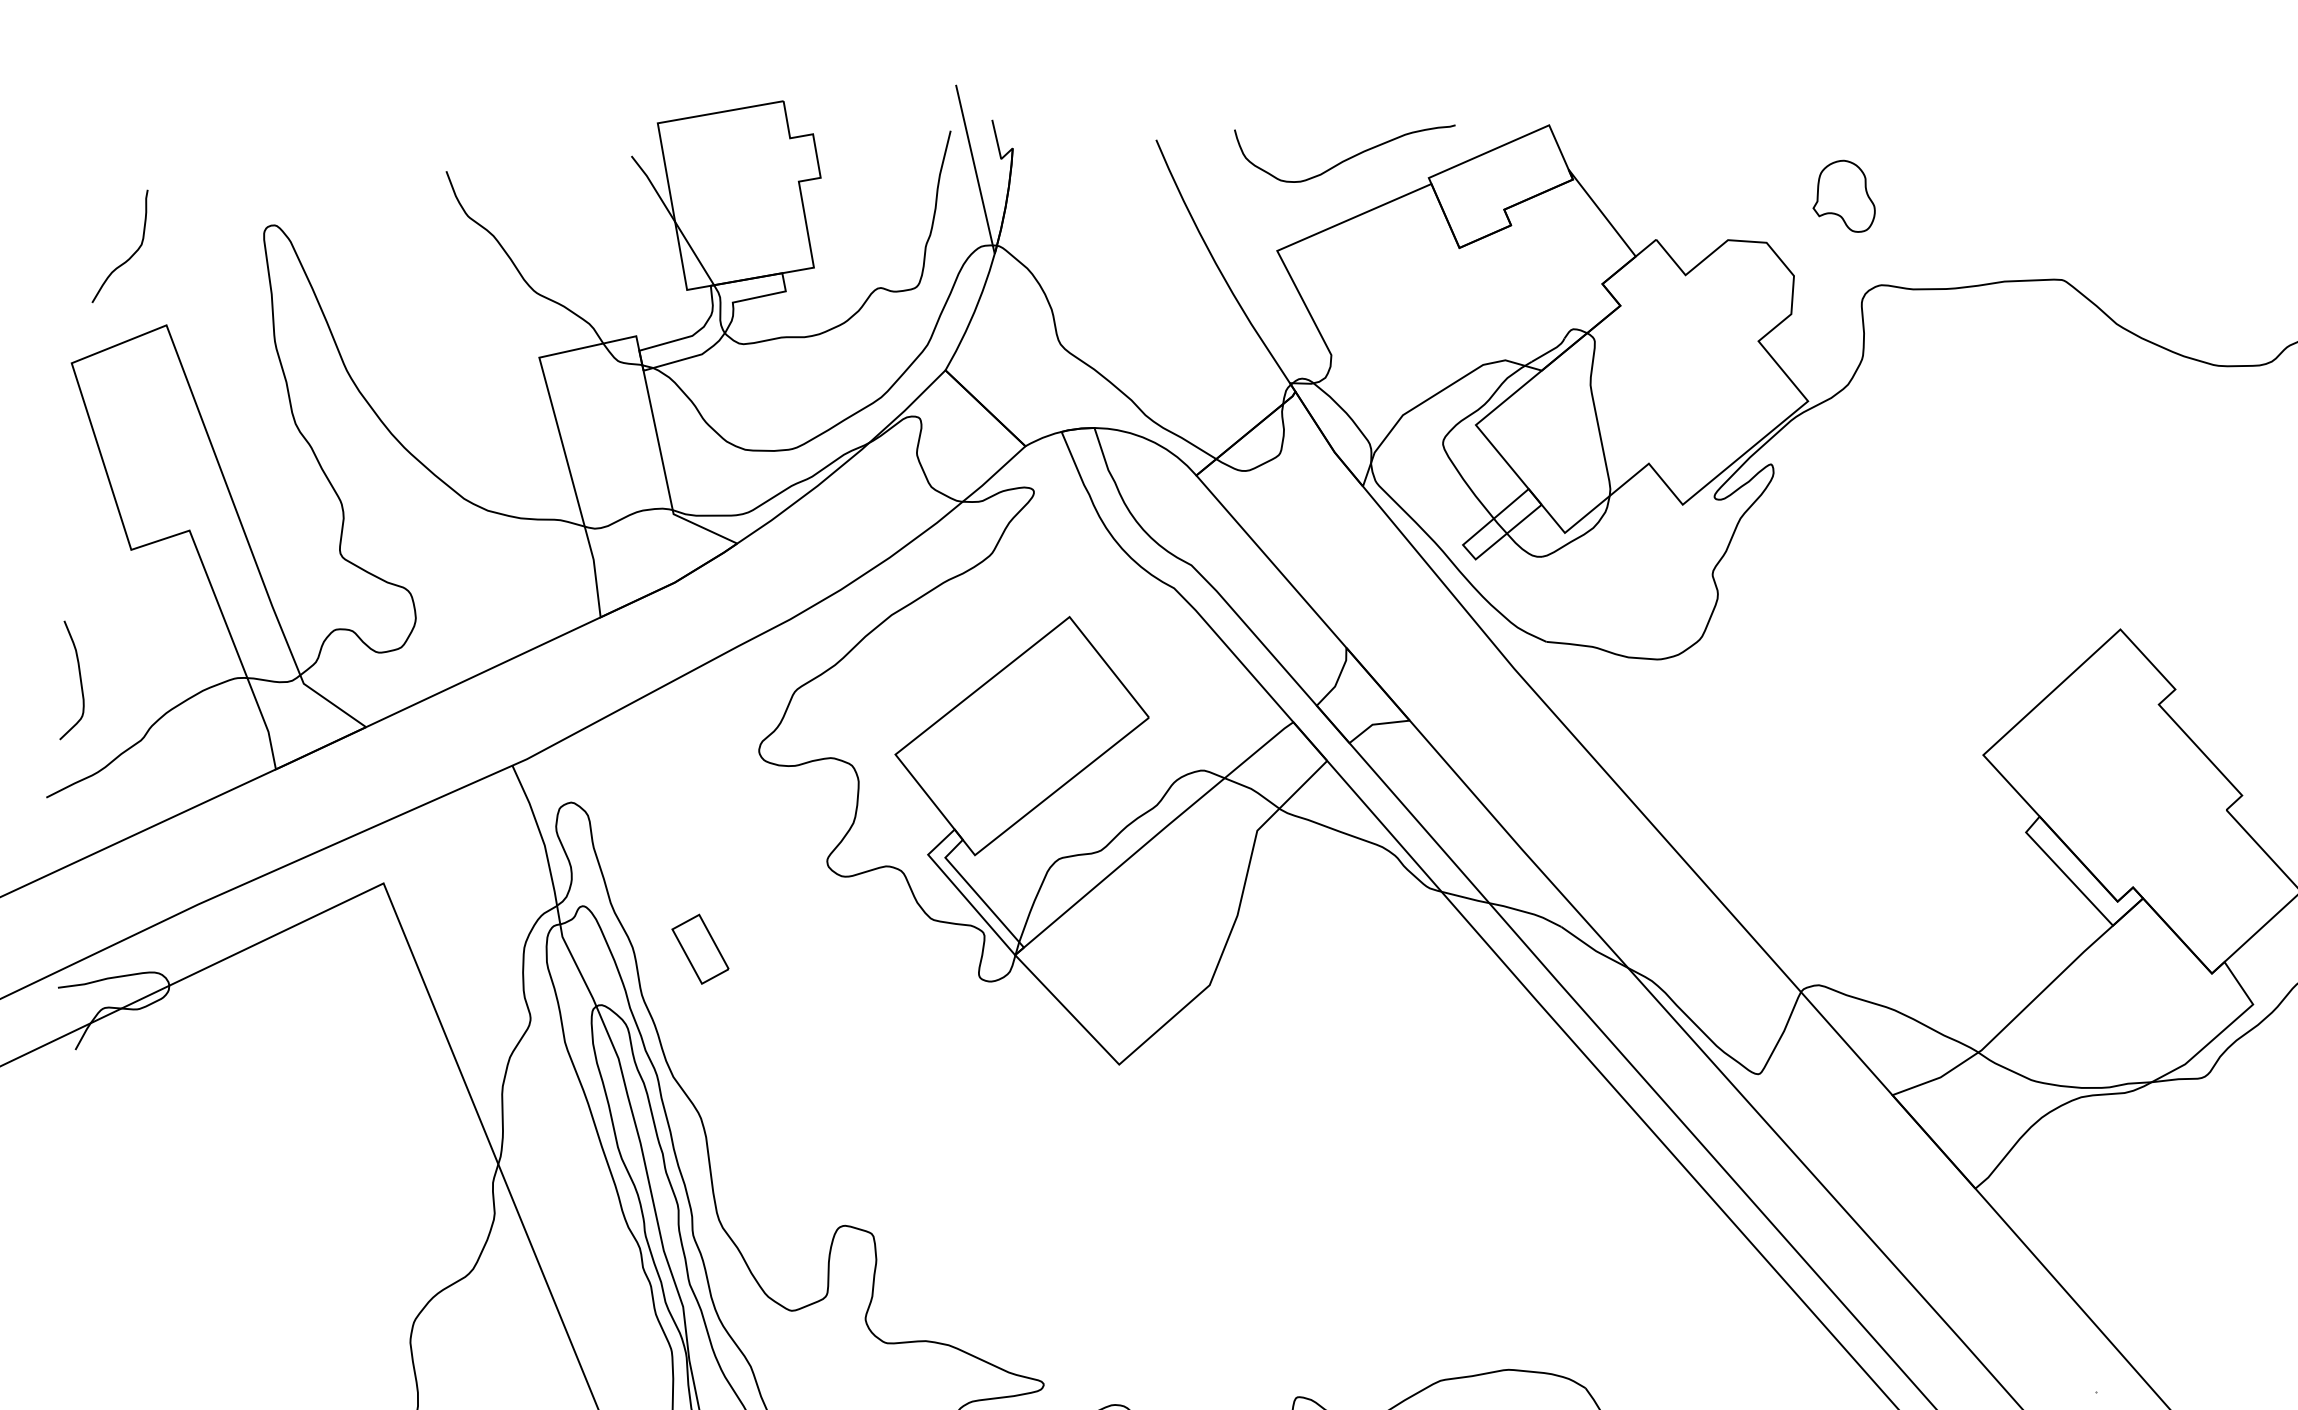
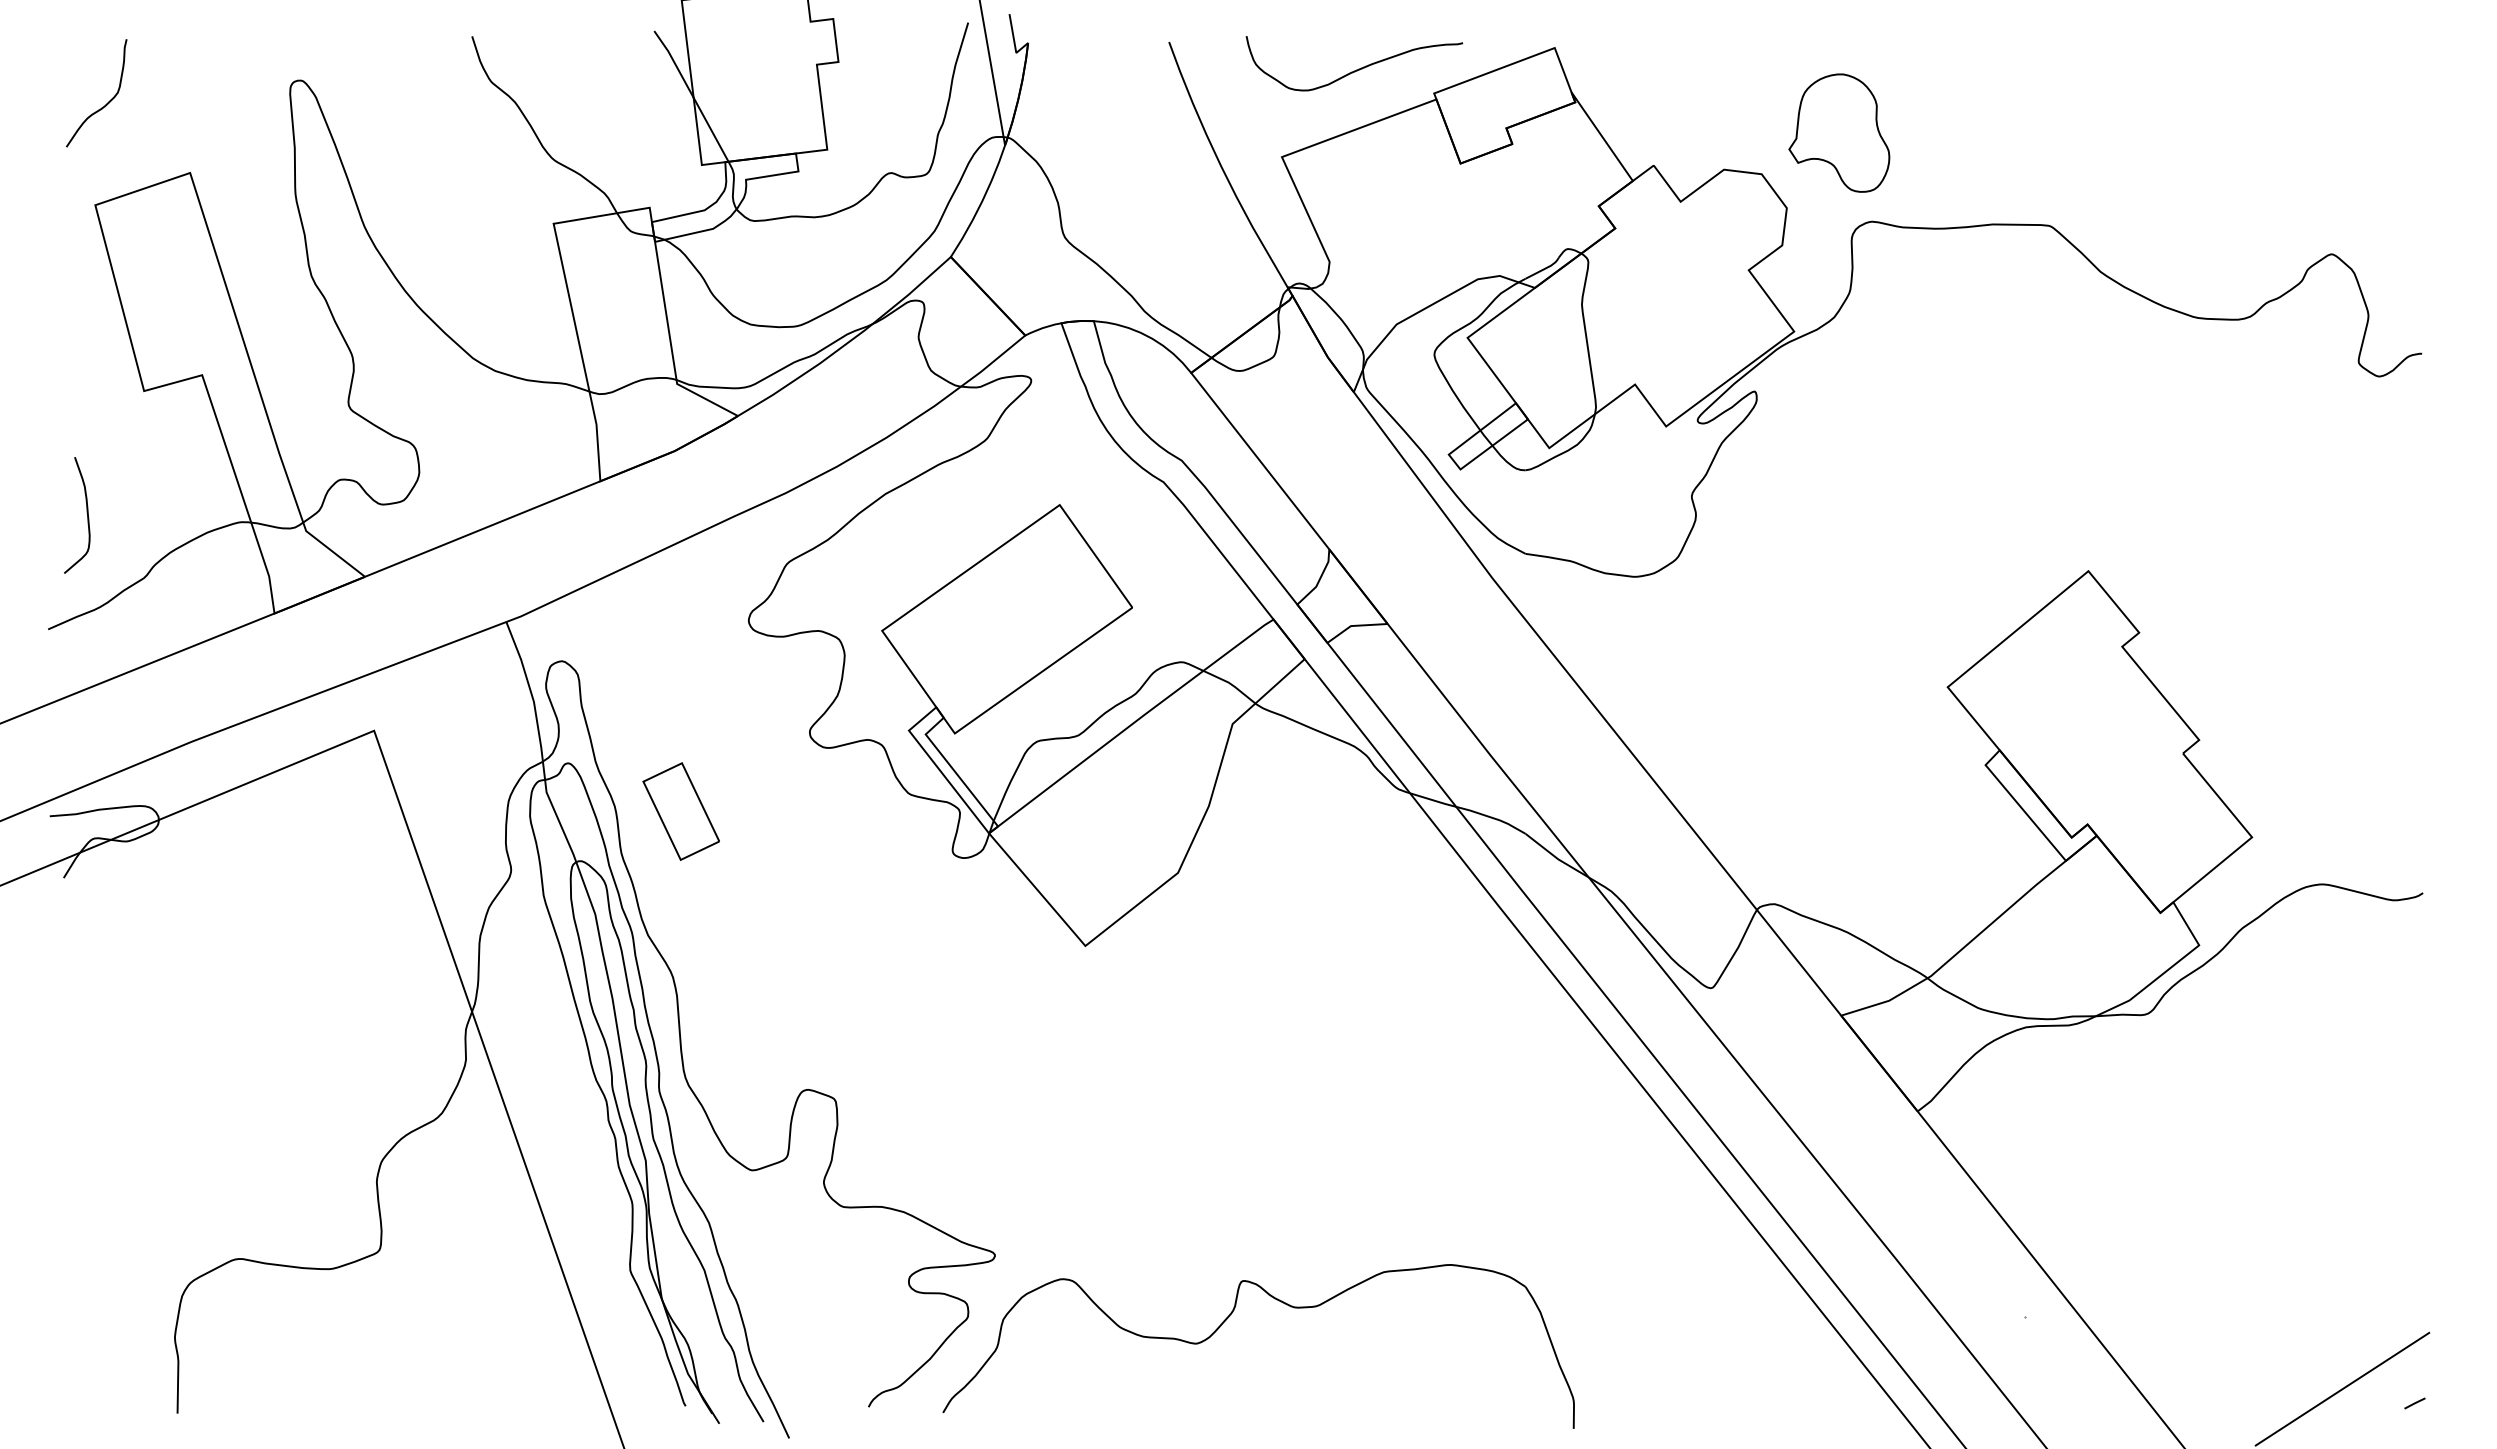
part: (1843, 196) -> (1839, 132), size x1.67
curve: (130, 256) -> (106, 103), moved
part: (699, 949) -> (680, 811), size x1.43

